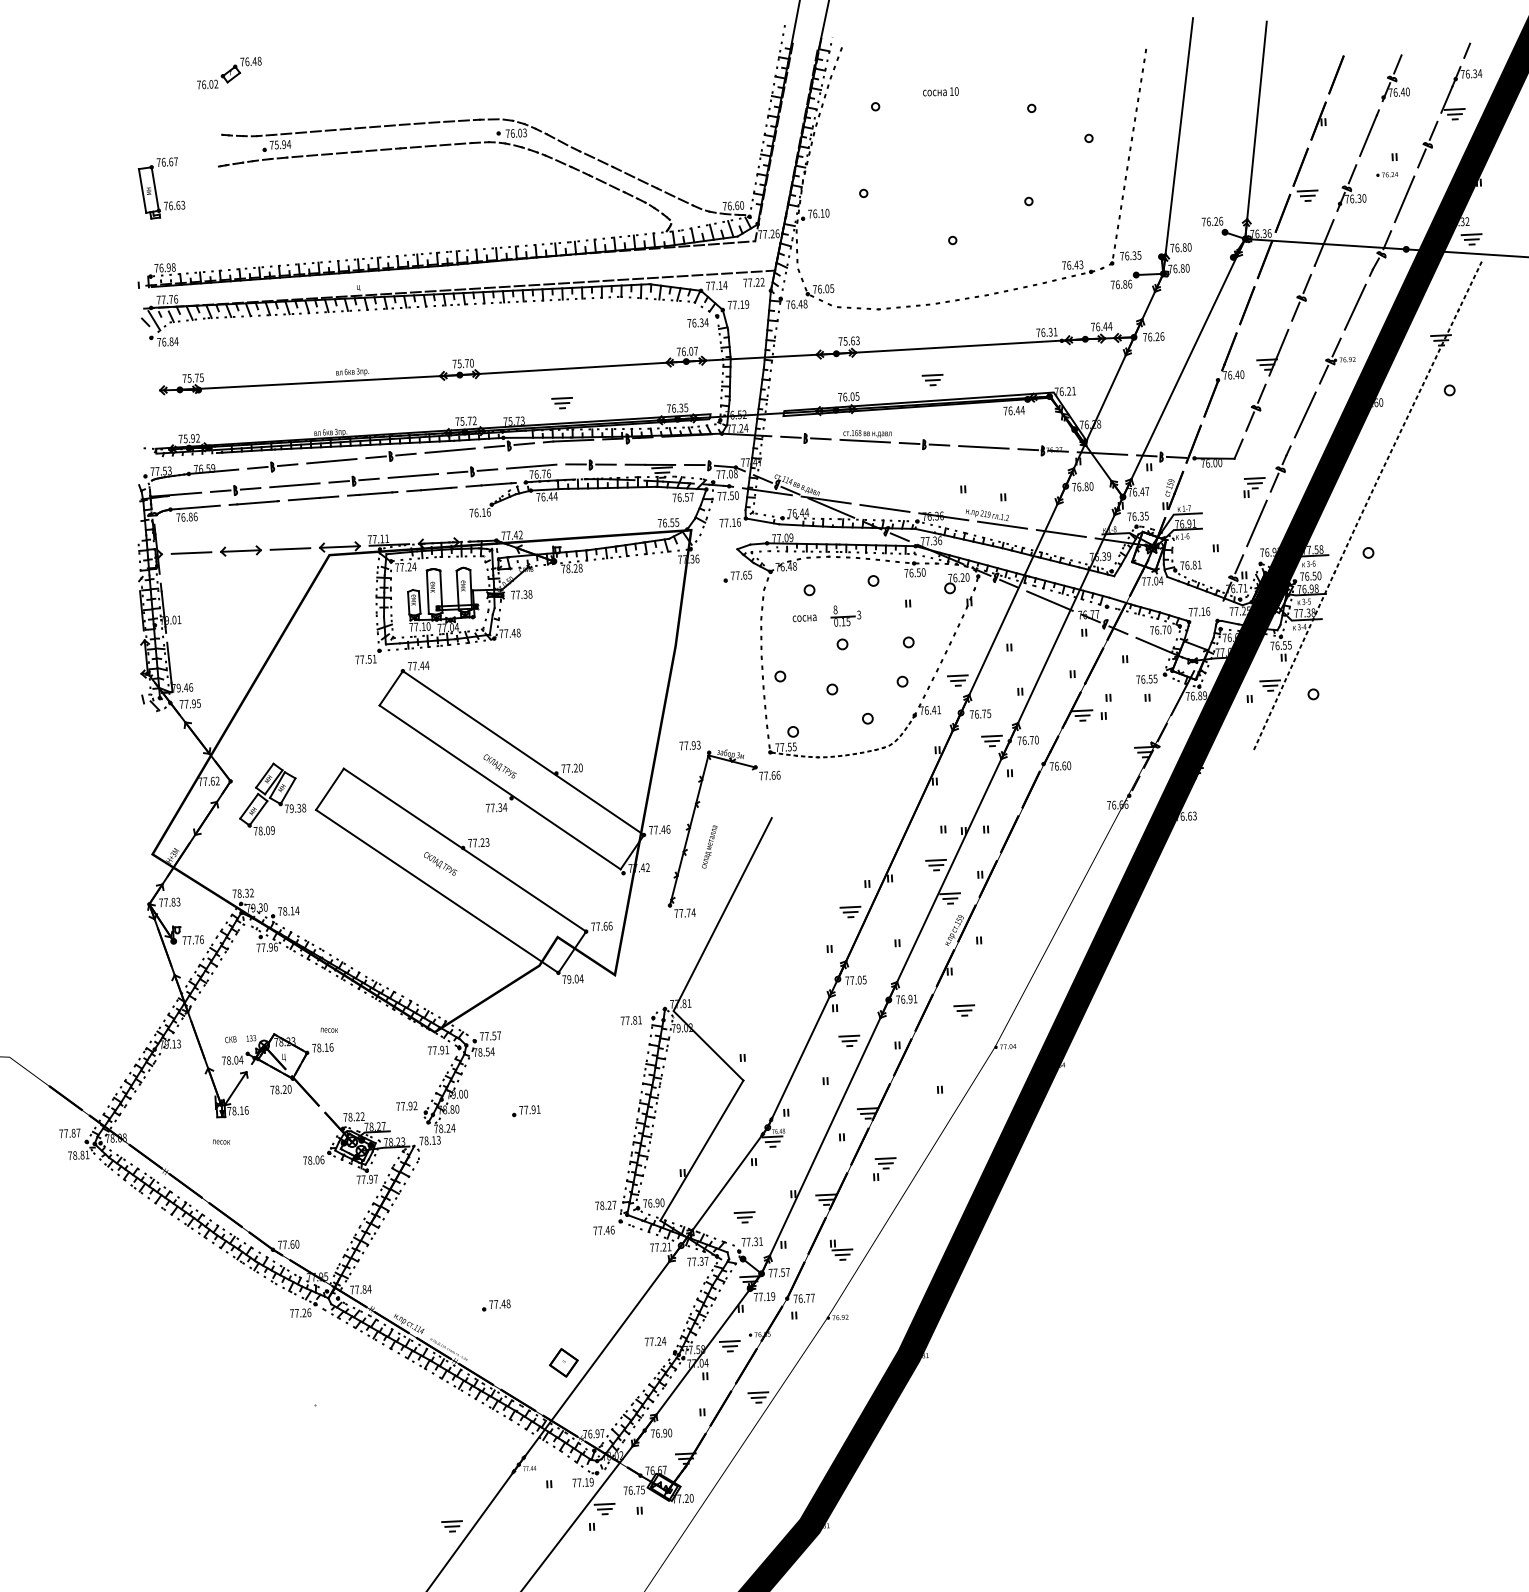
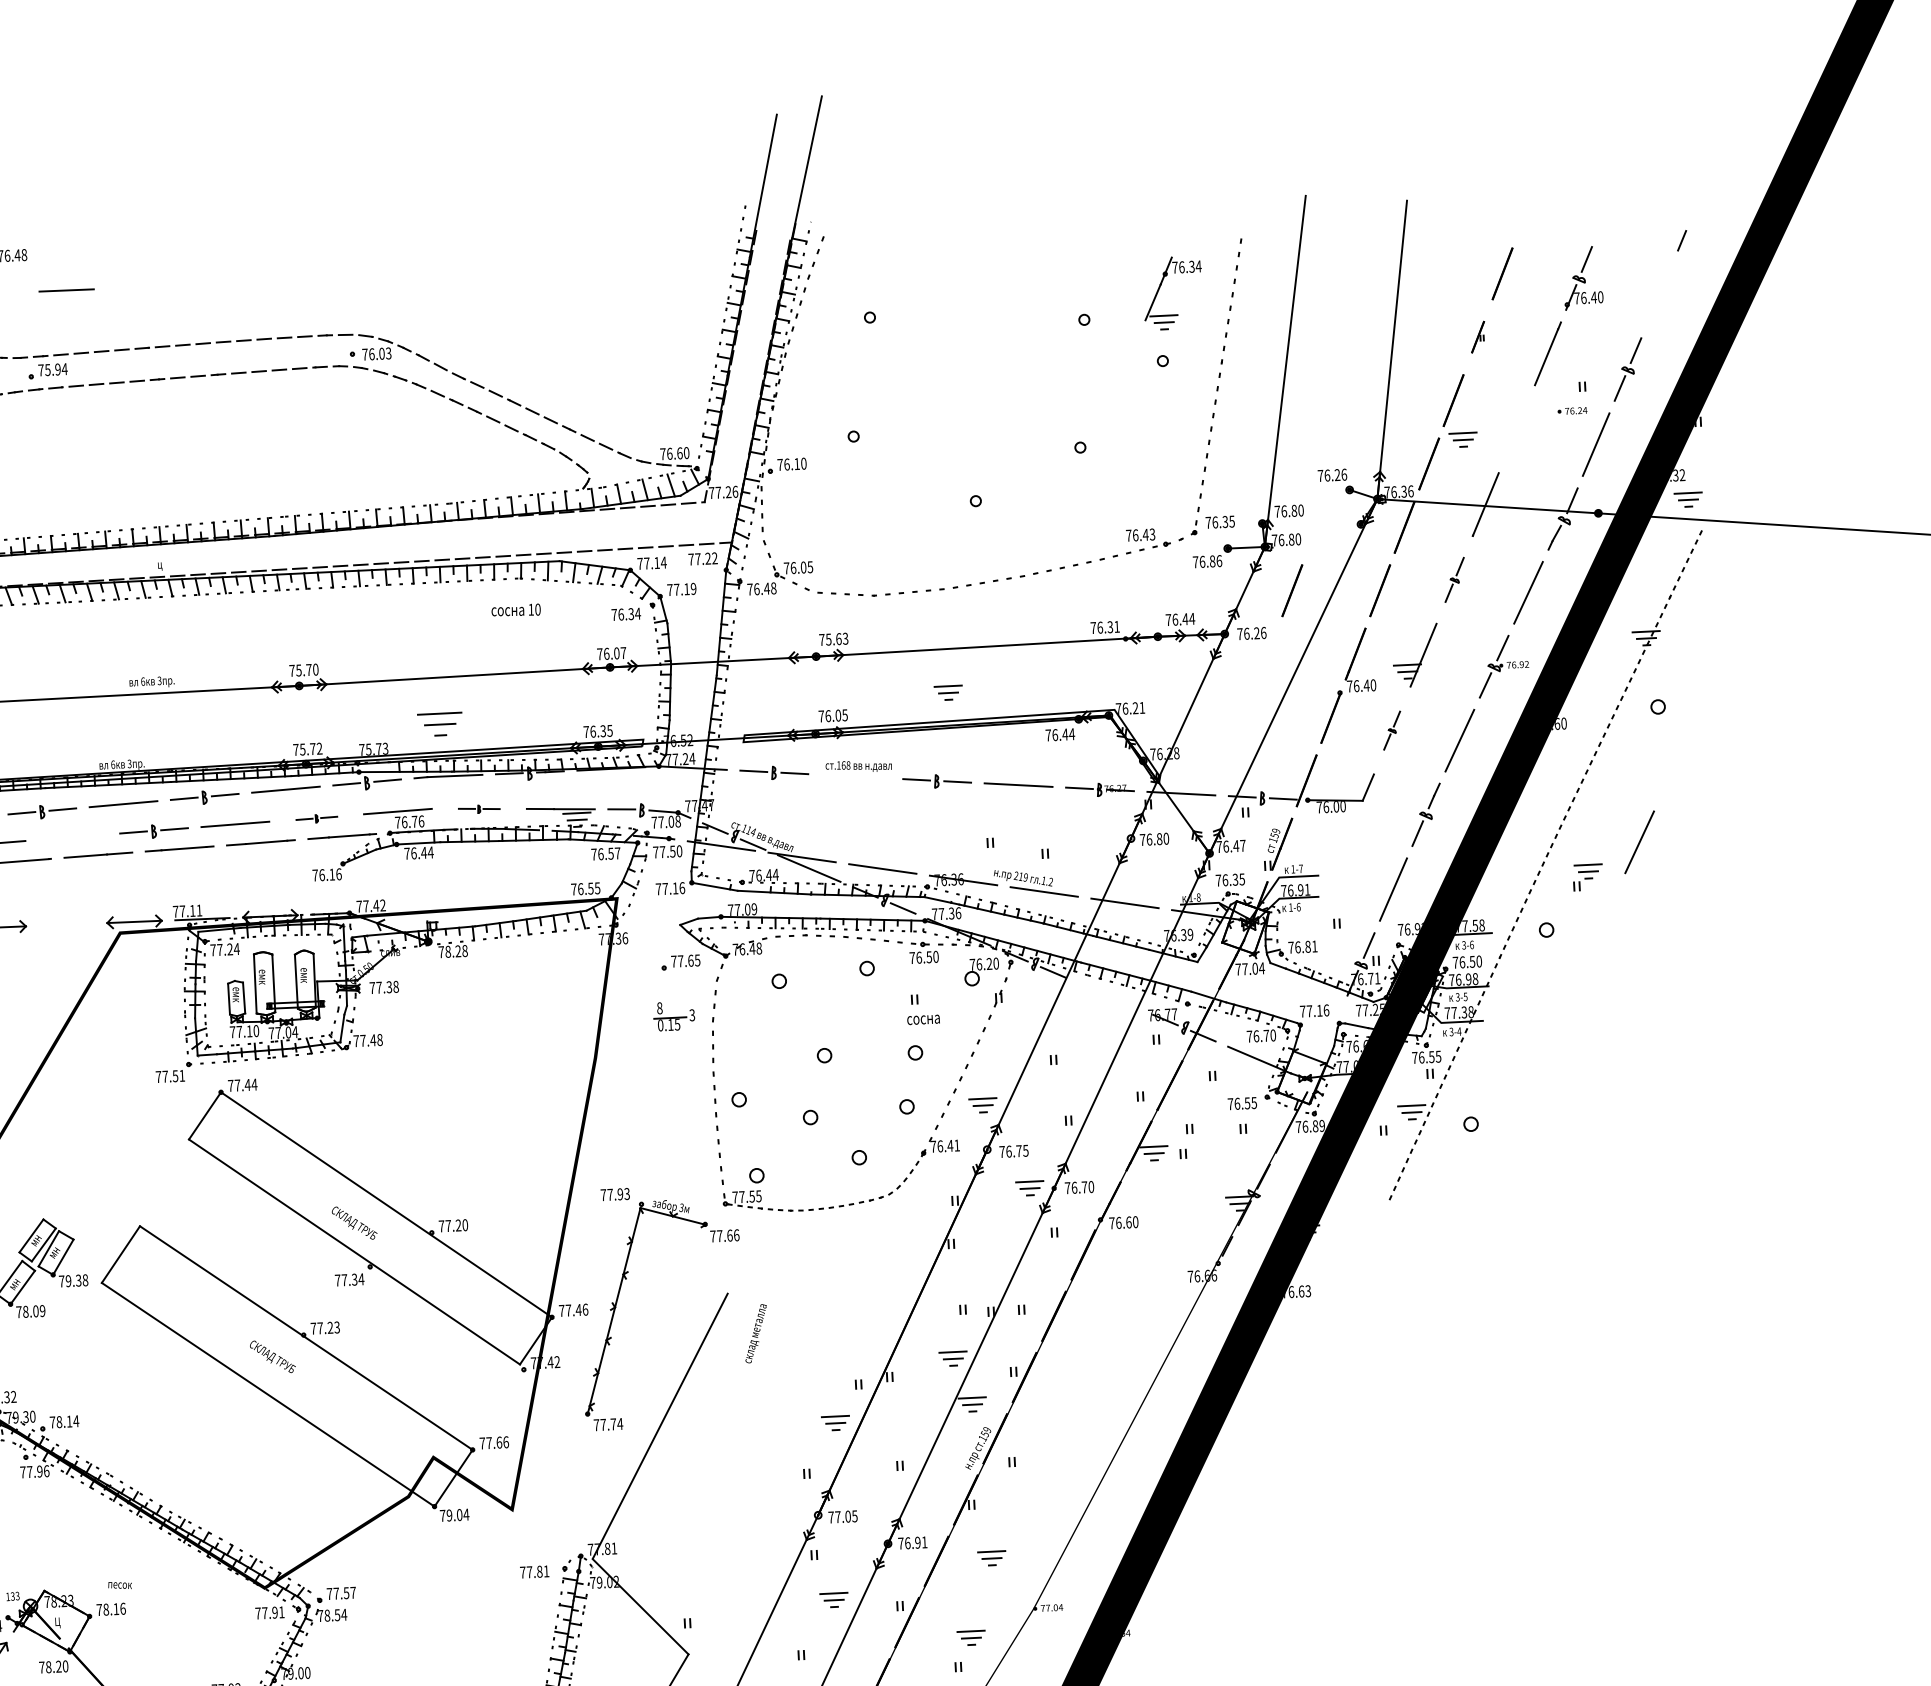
part: (1452, 89) -> (1160, 288), moved
text: (940, 91) -> (515, 609), moved
part: (1318, 120) -> (1477, 336), size x0.6
part: (1351, 187) -> (1523, 428), removed
part: (1301, 297) -> (1454, 579), size x0.7
line: (1183, 305) -> (1292, 590), added
part: (561, 403) -> (438, 724), size x1.6
part: (1255, 407) -> (1391, 730), size x0.6
line: (864, 440) -> (854, 775), removed
part: (590, 464) -> (478, 808), size x0.6
part: (472, 471) -> (316, 818), size x0.6
line: (294, 485) -> (72, 837), removed
part: (1254, 487) -> (1587, 877), moved
line: (1435, 488) -> (1638, 841), added
line: (290, 548) -> (66, 289), moved
line: (1049, 600) -> (1108, 995), removed
part: (845, 615) -> (673, 1015), moved
text: (804, 618) -> (923, 1020), moved
text: (709, 846) -> (755, 1333), moved
part: (949, 1068) -> (971, 1637), added

